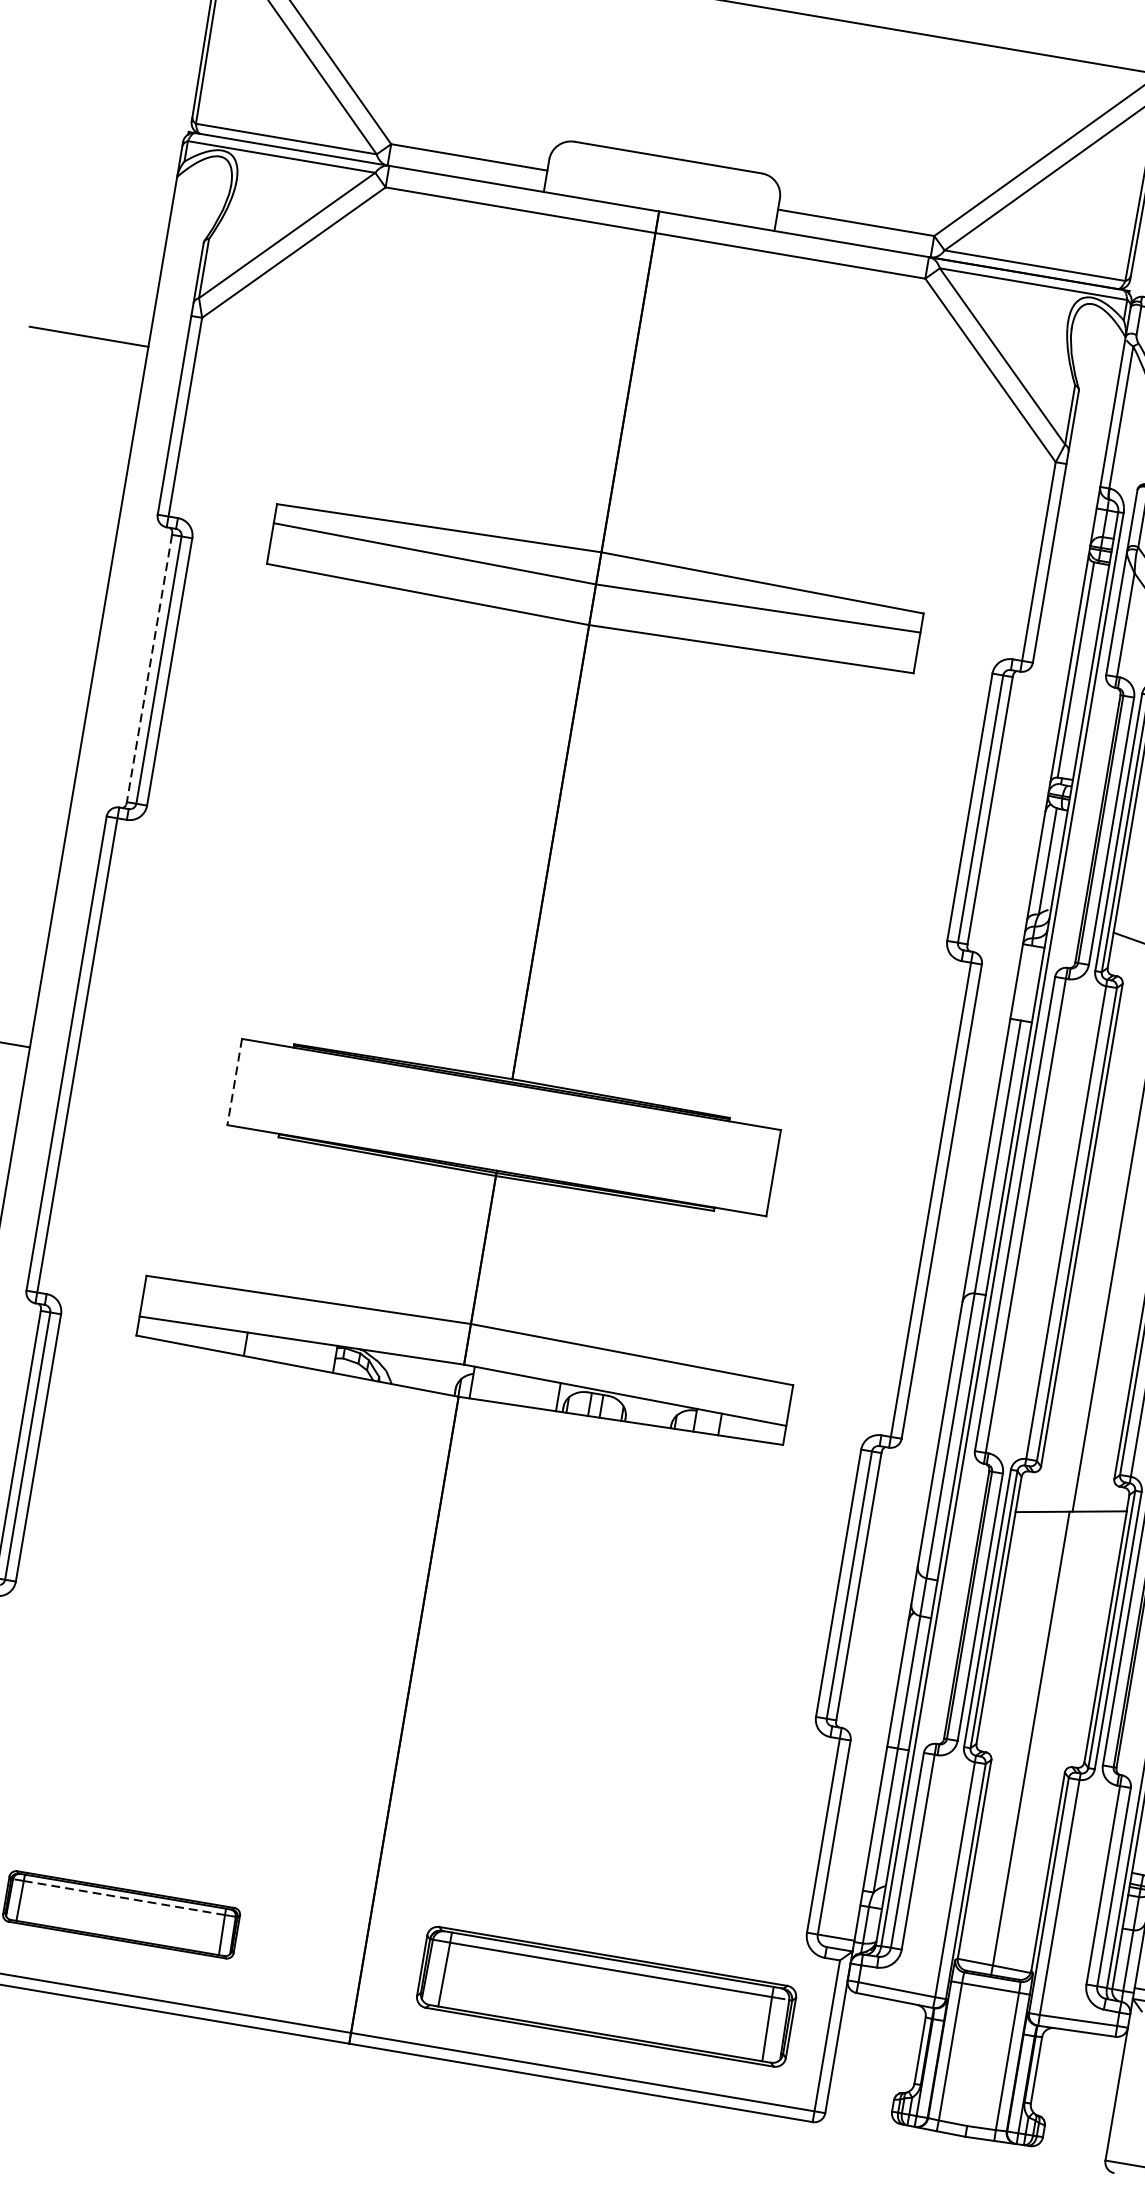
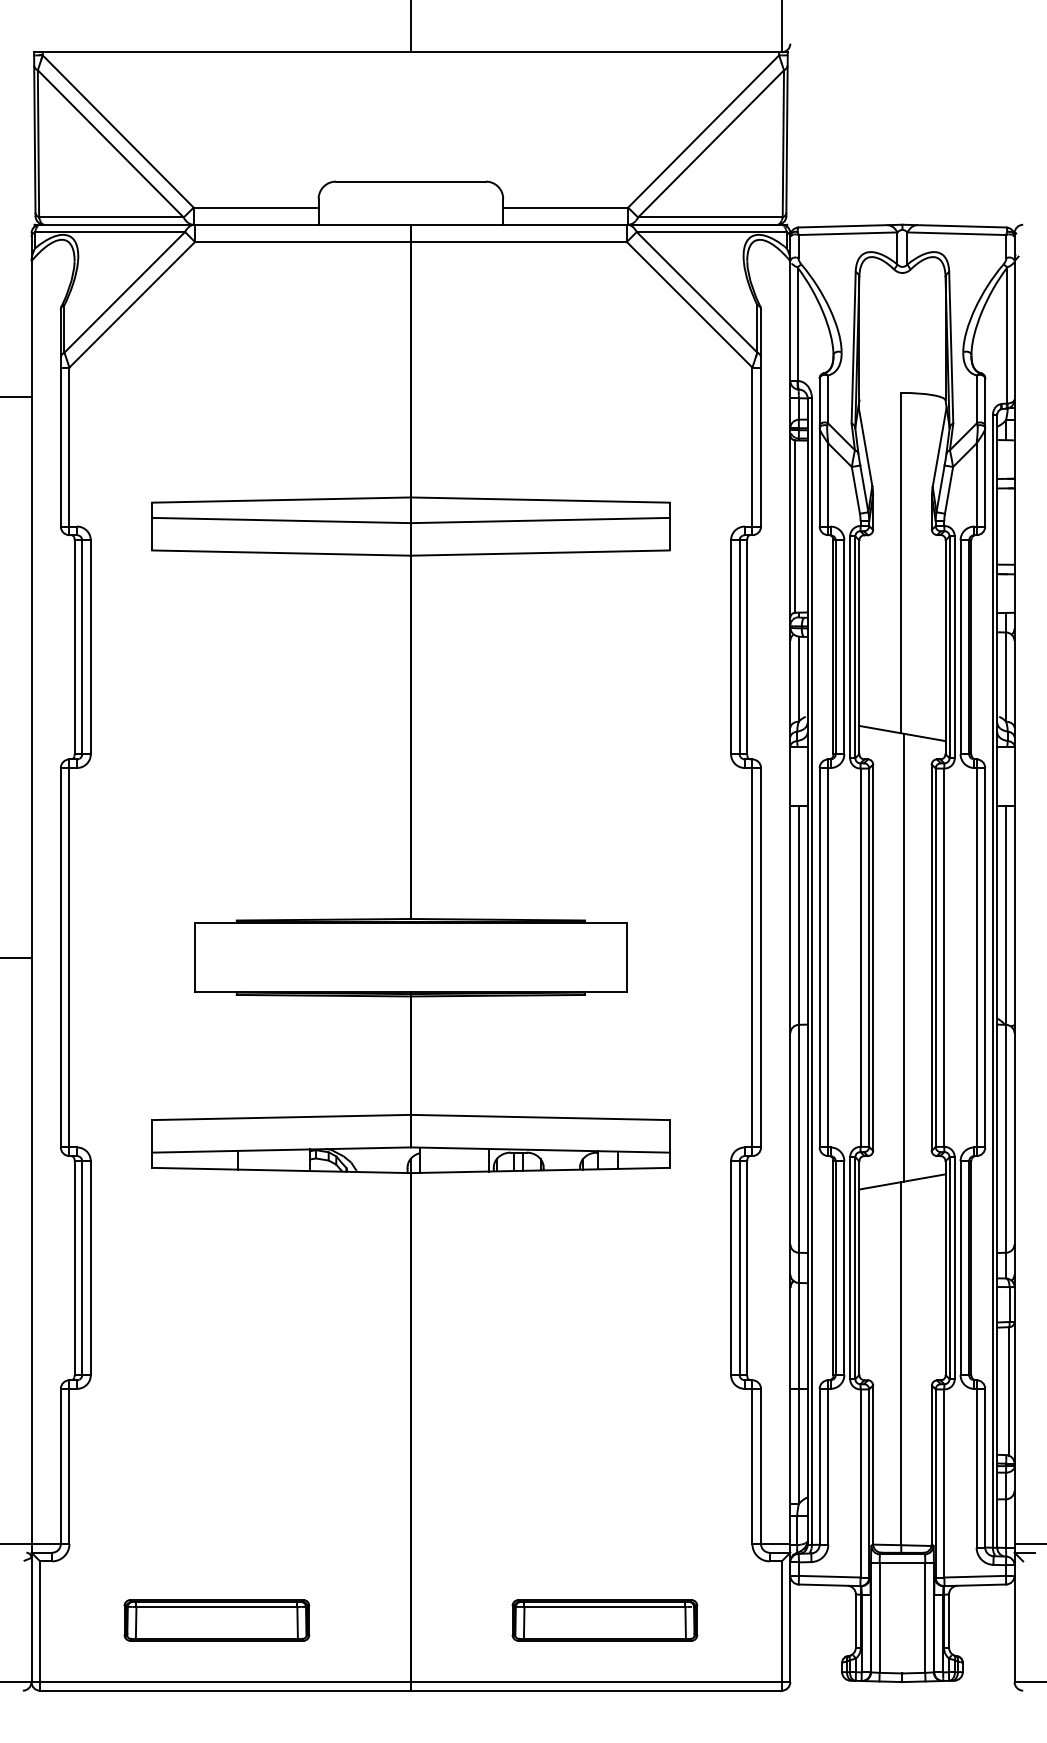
line: (149, 668) -> (74, 647), dashed -> solid
line: (234, 1083) -> (195, 958), dashed -> solid
line: (125, 1897) -> (217, 1606), dashed -> solid
part: (606, 1996) -> (604, 1620), size x0.62

